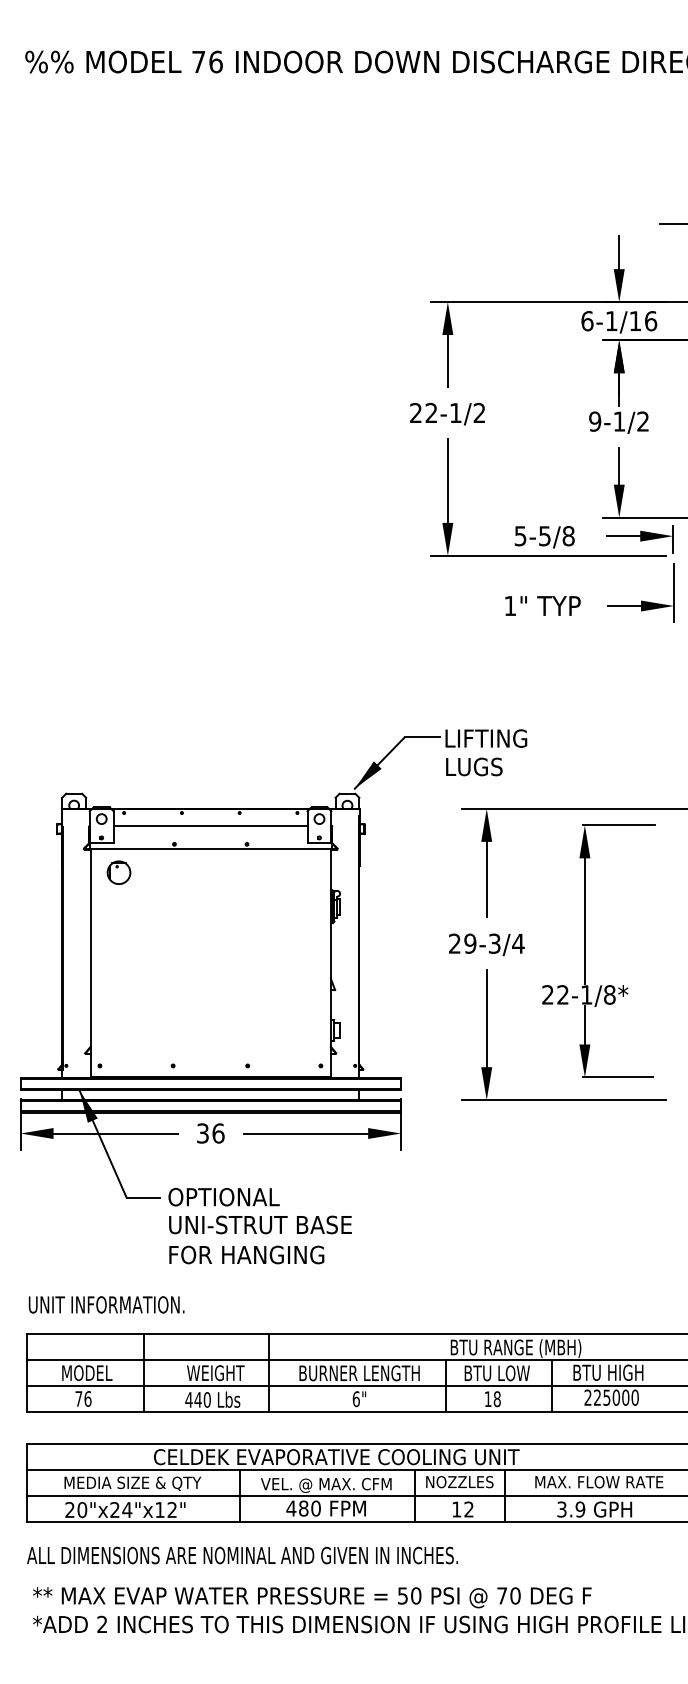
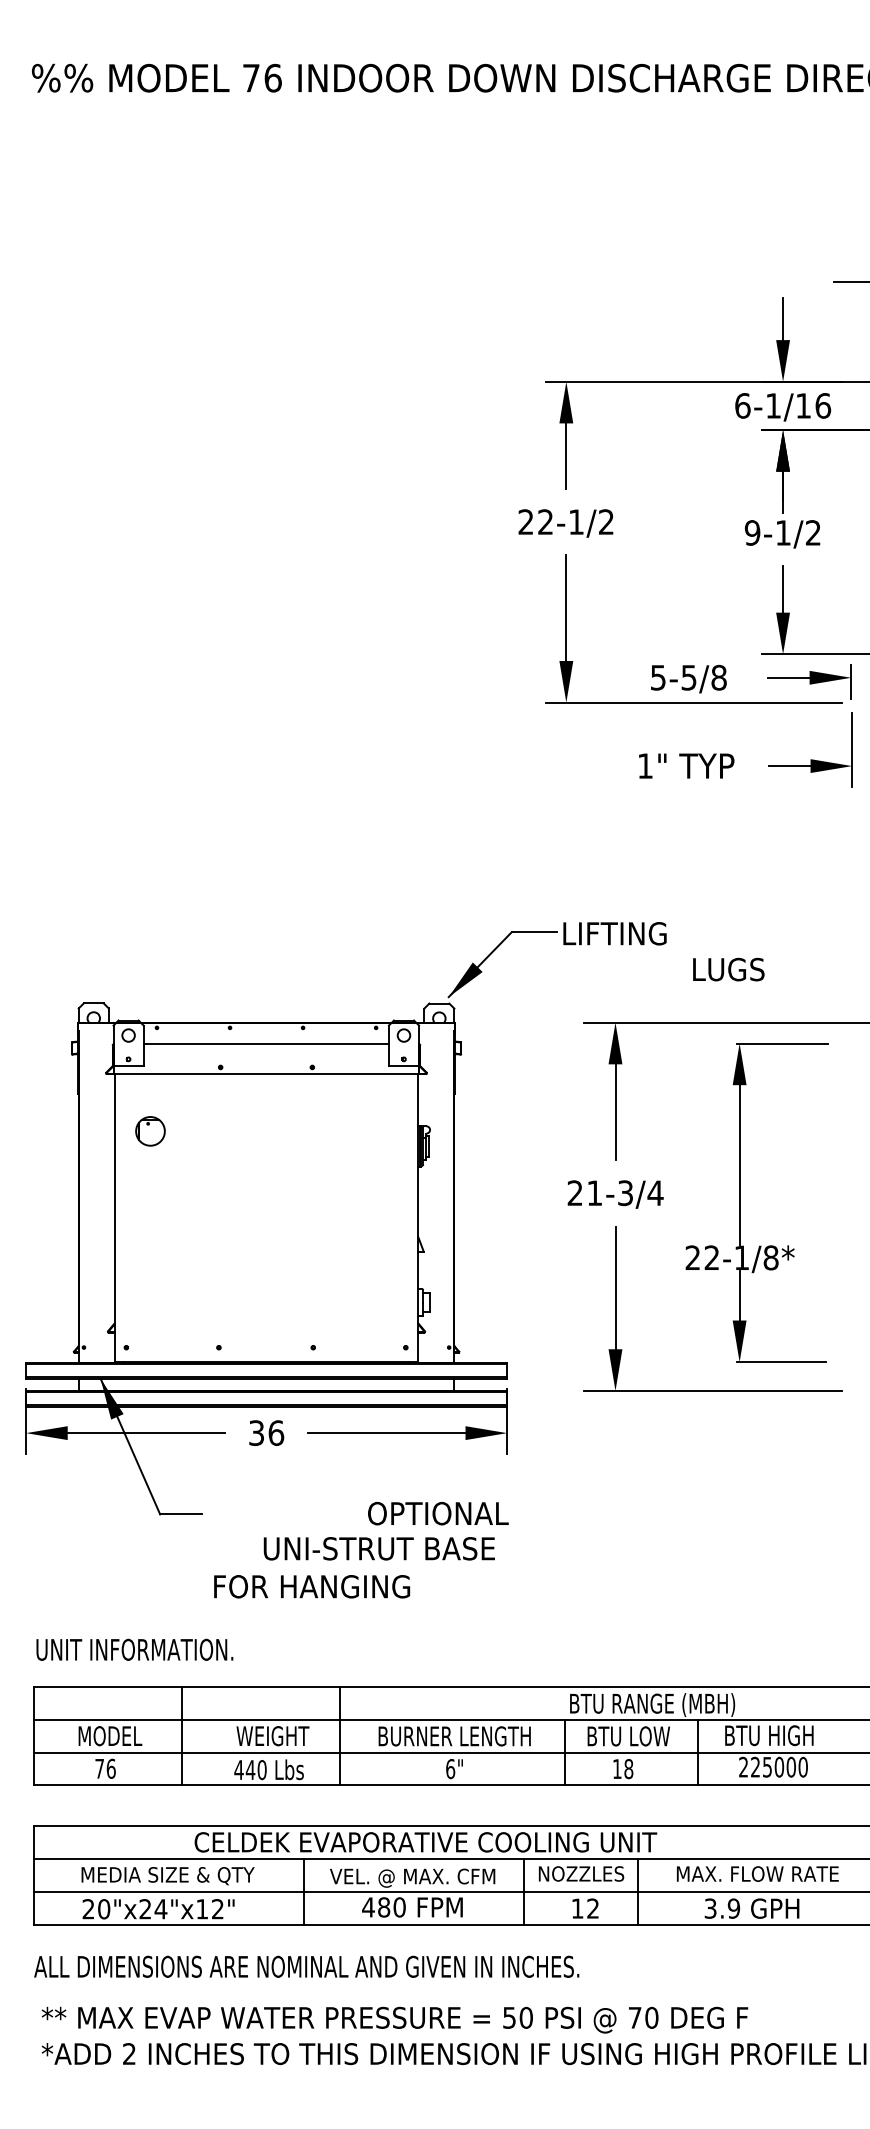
text: (474, 766) -> (728, 969), moved
part: (119, 872) -> (150, 1131), moved
text: (470, 944) -> (594, 1193), 29-3/4 -> 21-3/4
text: (224, 1197) -> (438, 1513), moved
text: (259, 1224) -> (378, 1548), moved

